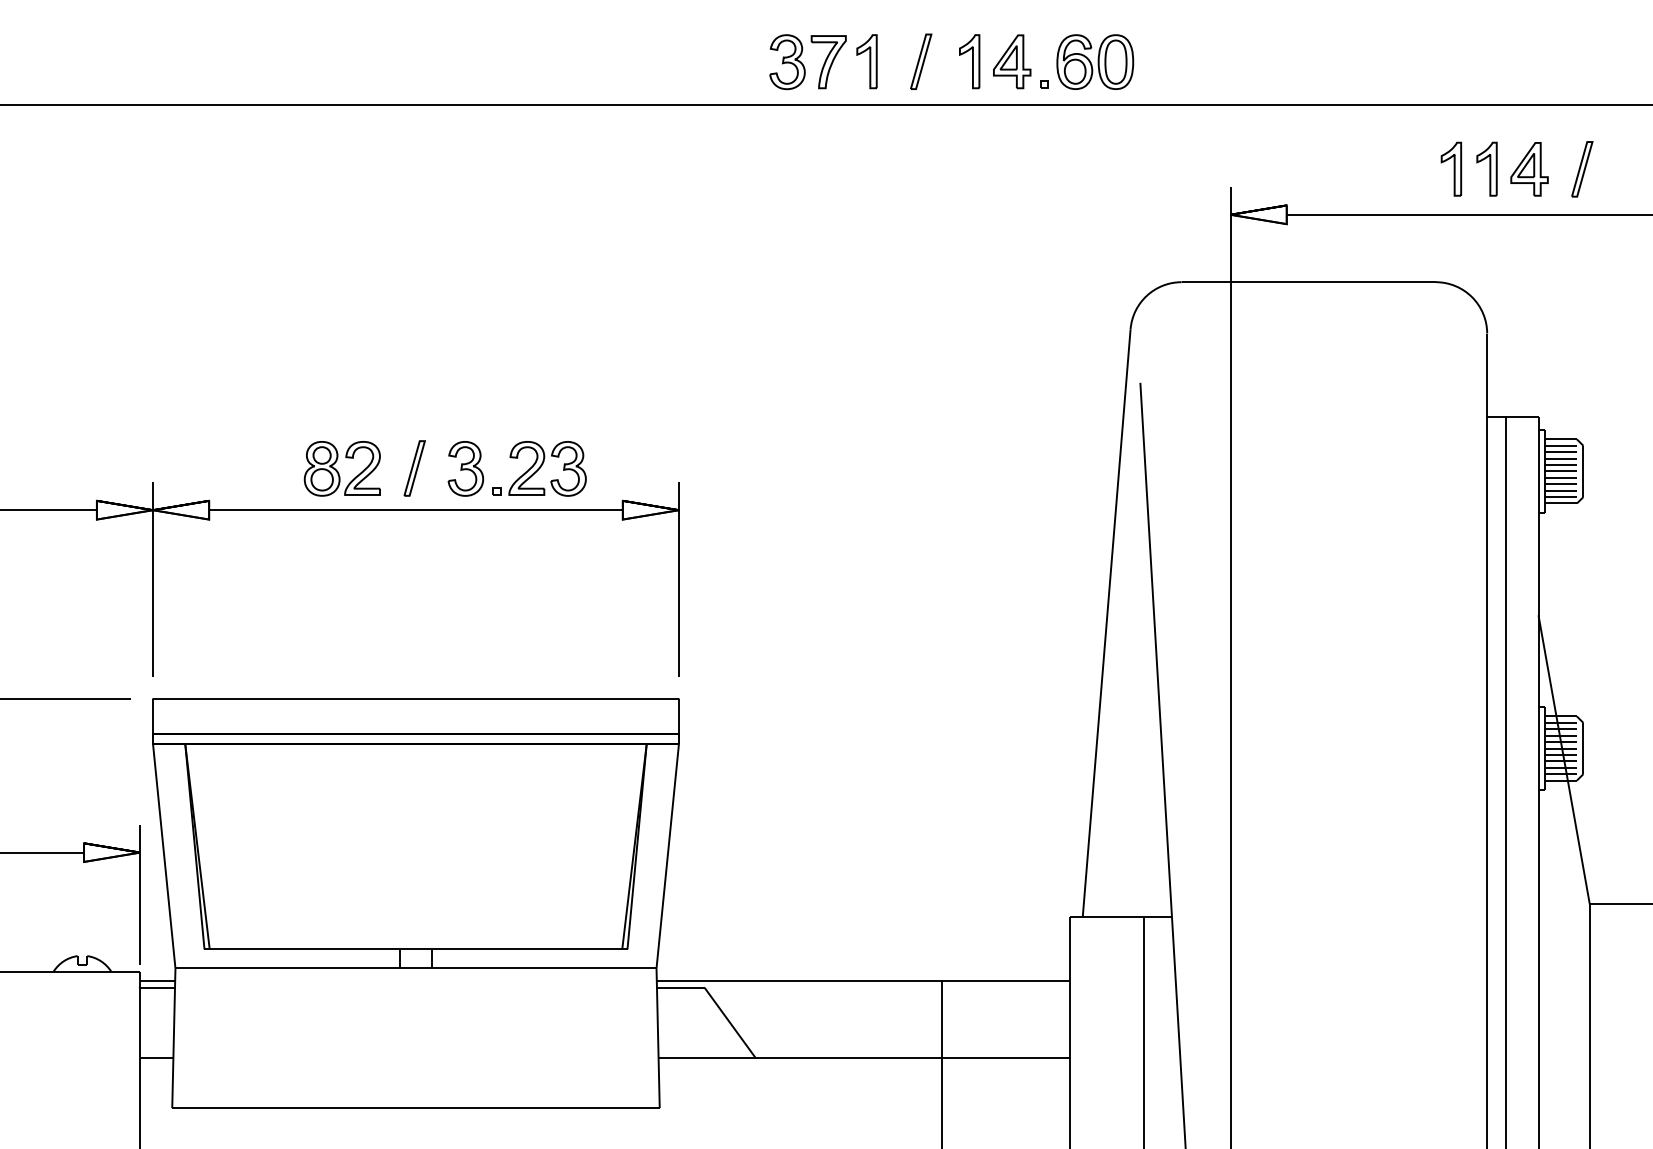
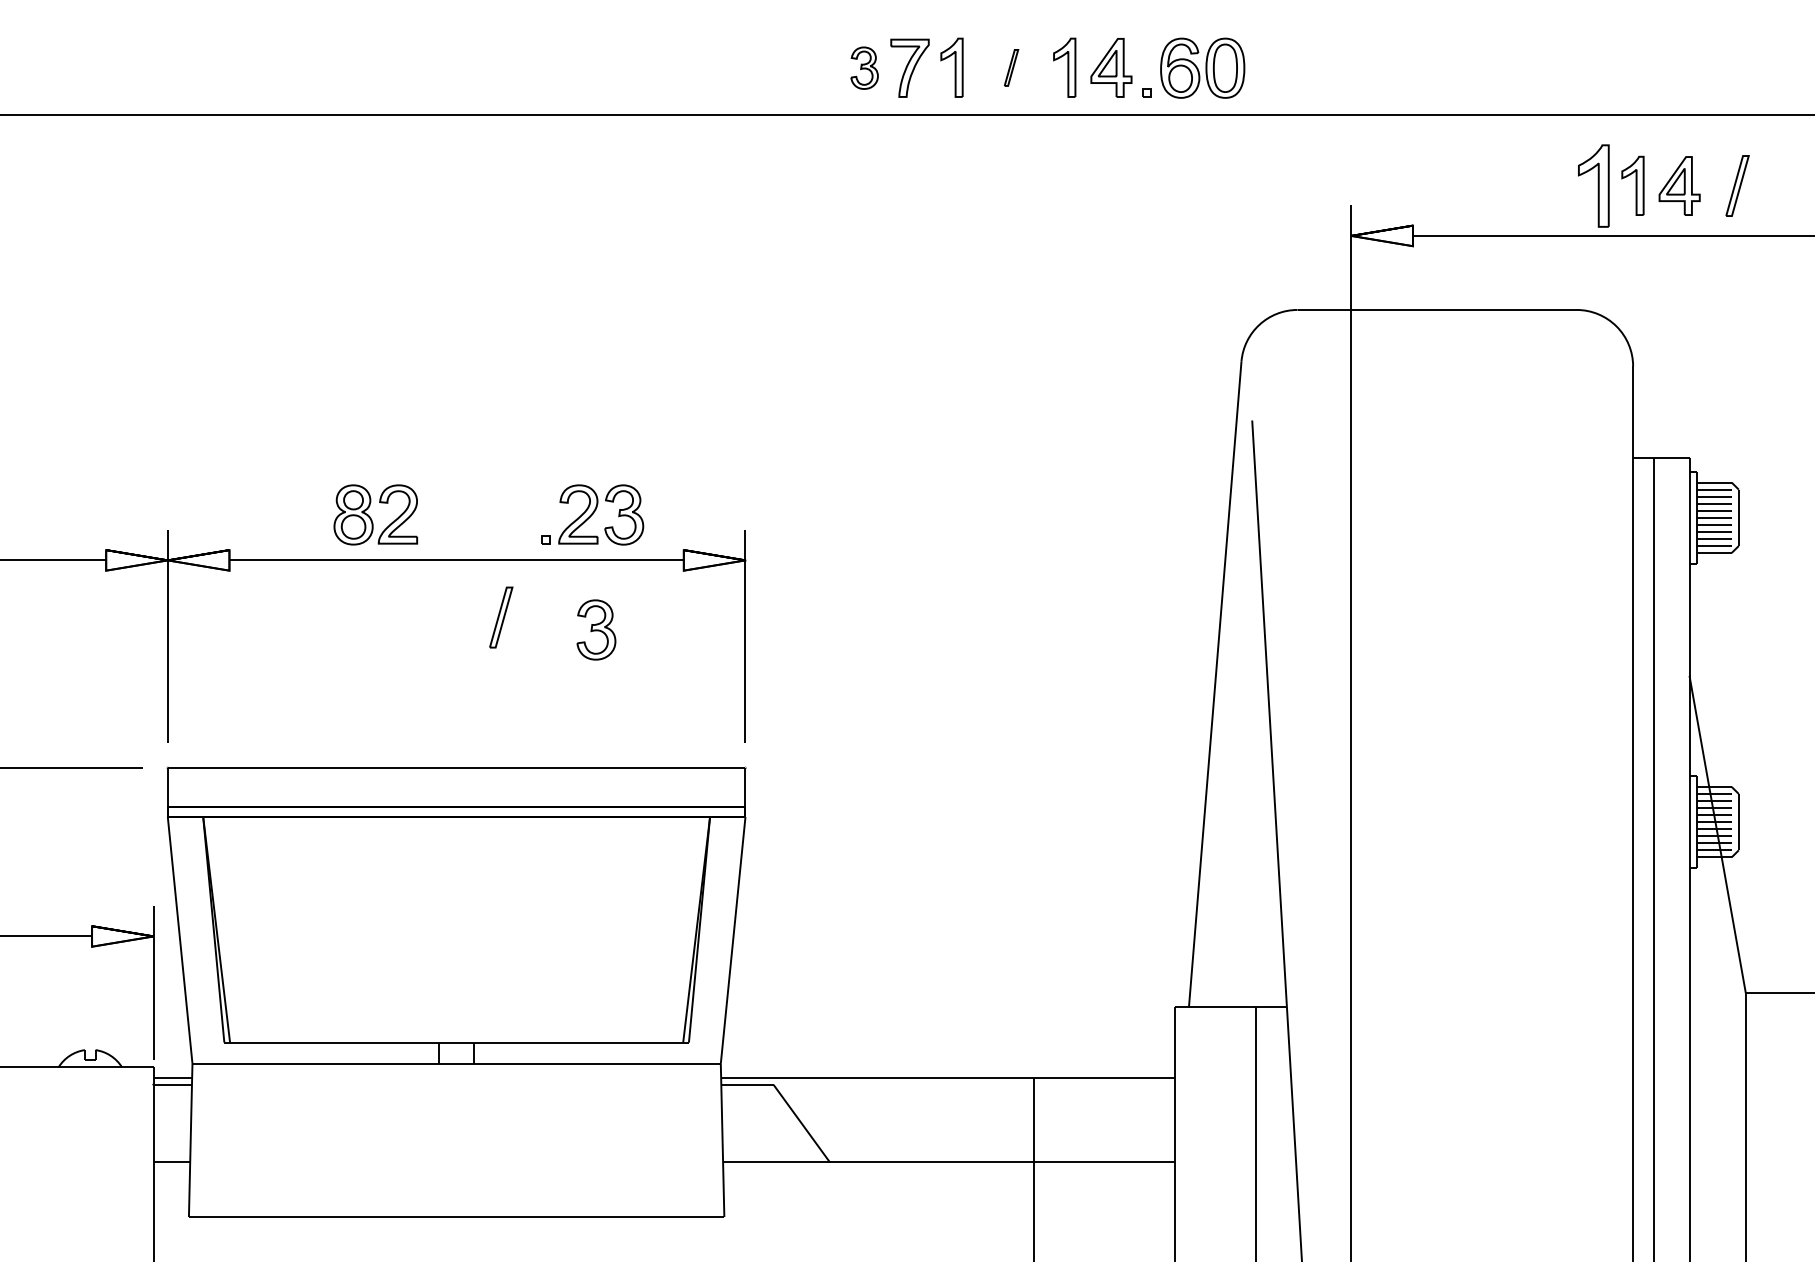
part: (787, 61) -> (864, 67), size x0.7
part: (921, 61) -> (1011, 67), size x0.6
part: (1451, 168) -> (1593, 185), size x1.4
part: (414, 468) -> (501, 617), moved
part: (465, 468) -> (596, 629), moved

